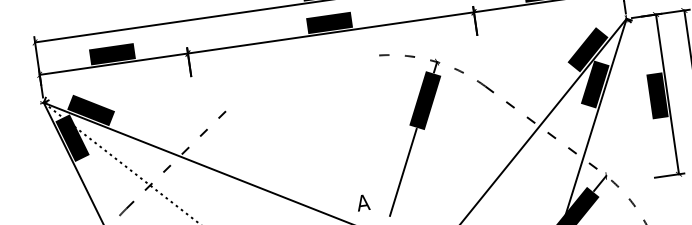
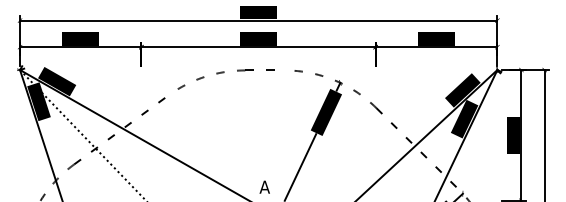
part: (292, 71) -> (223, 73), added

